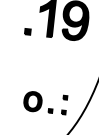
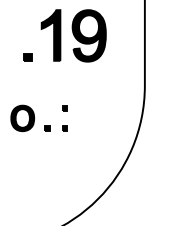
part: (44, 102) -> (38, 118), moved

